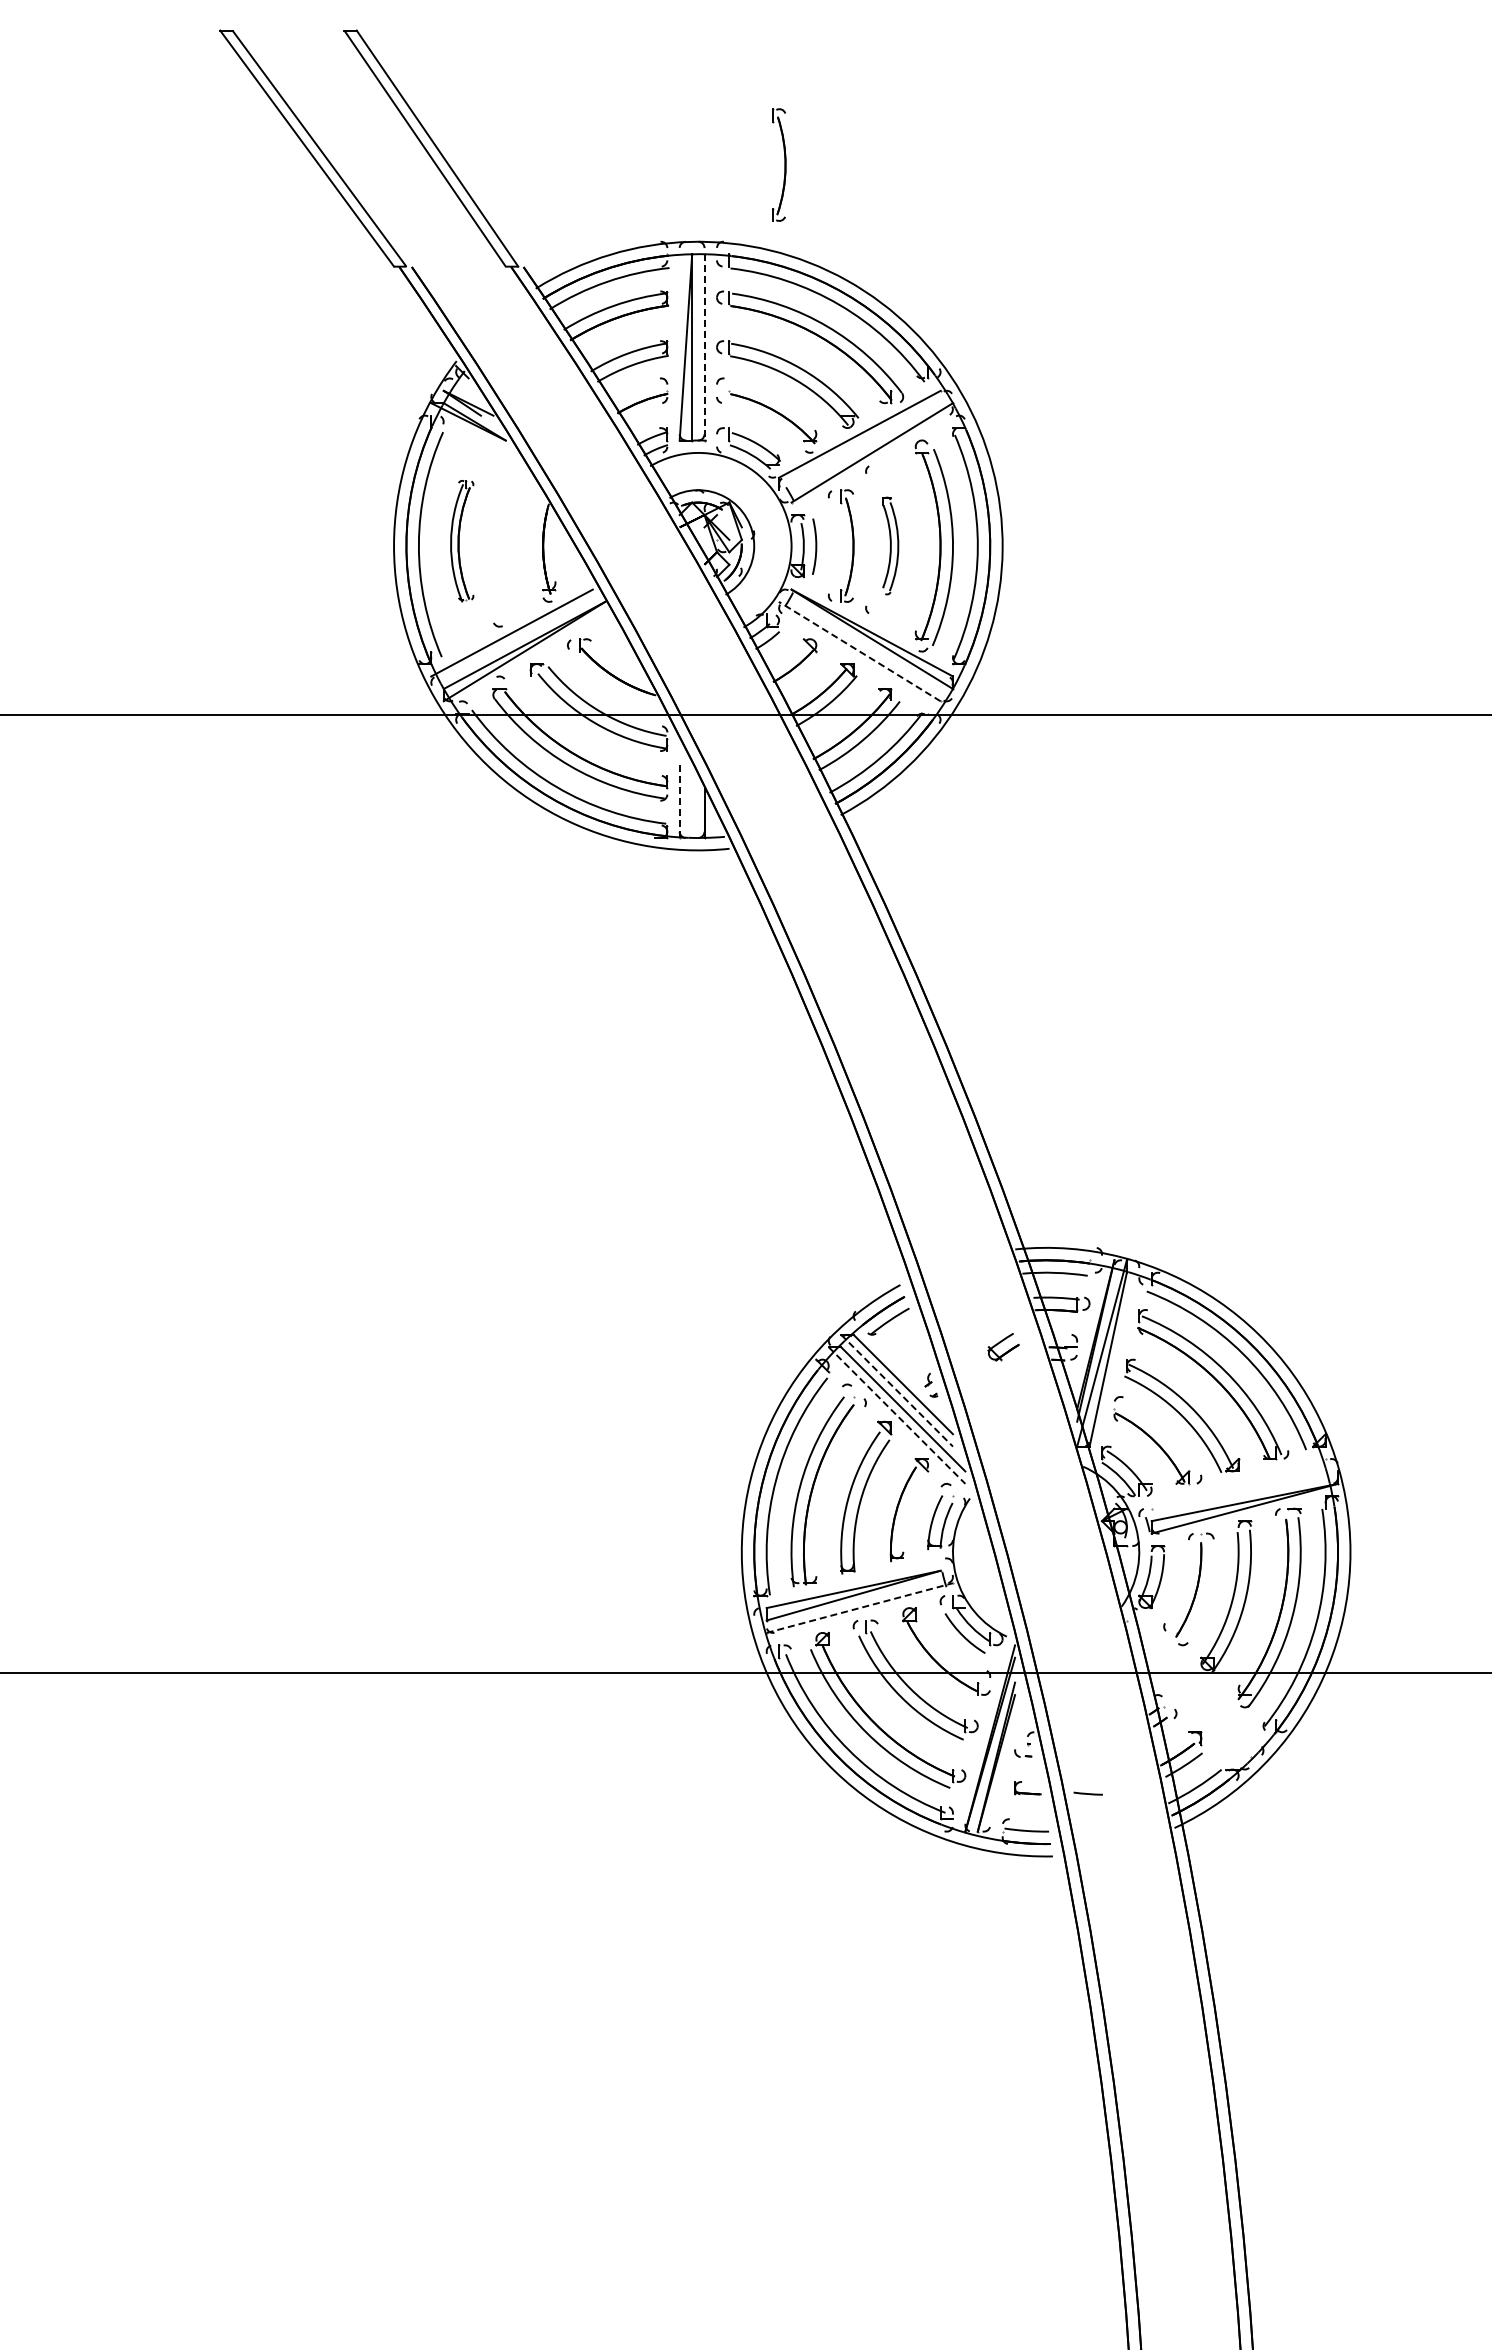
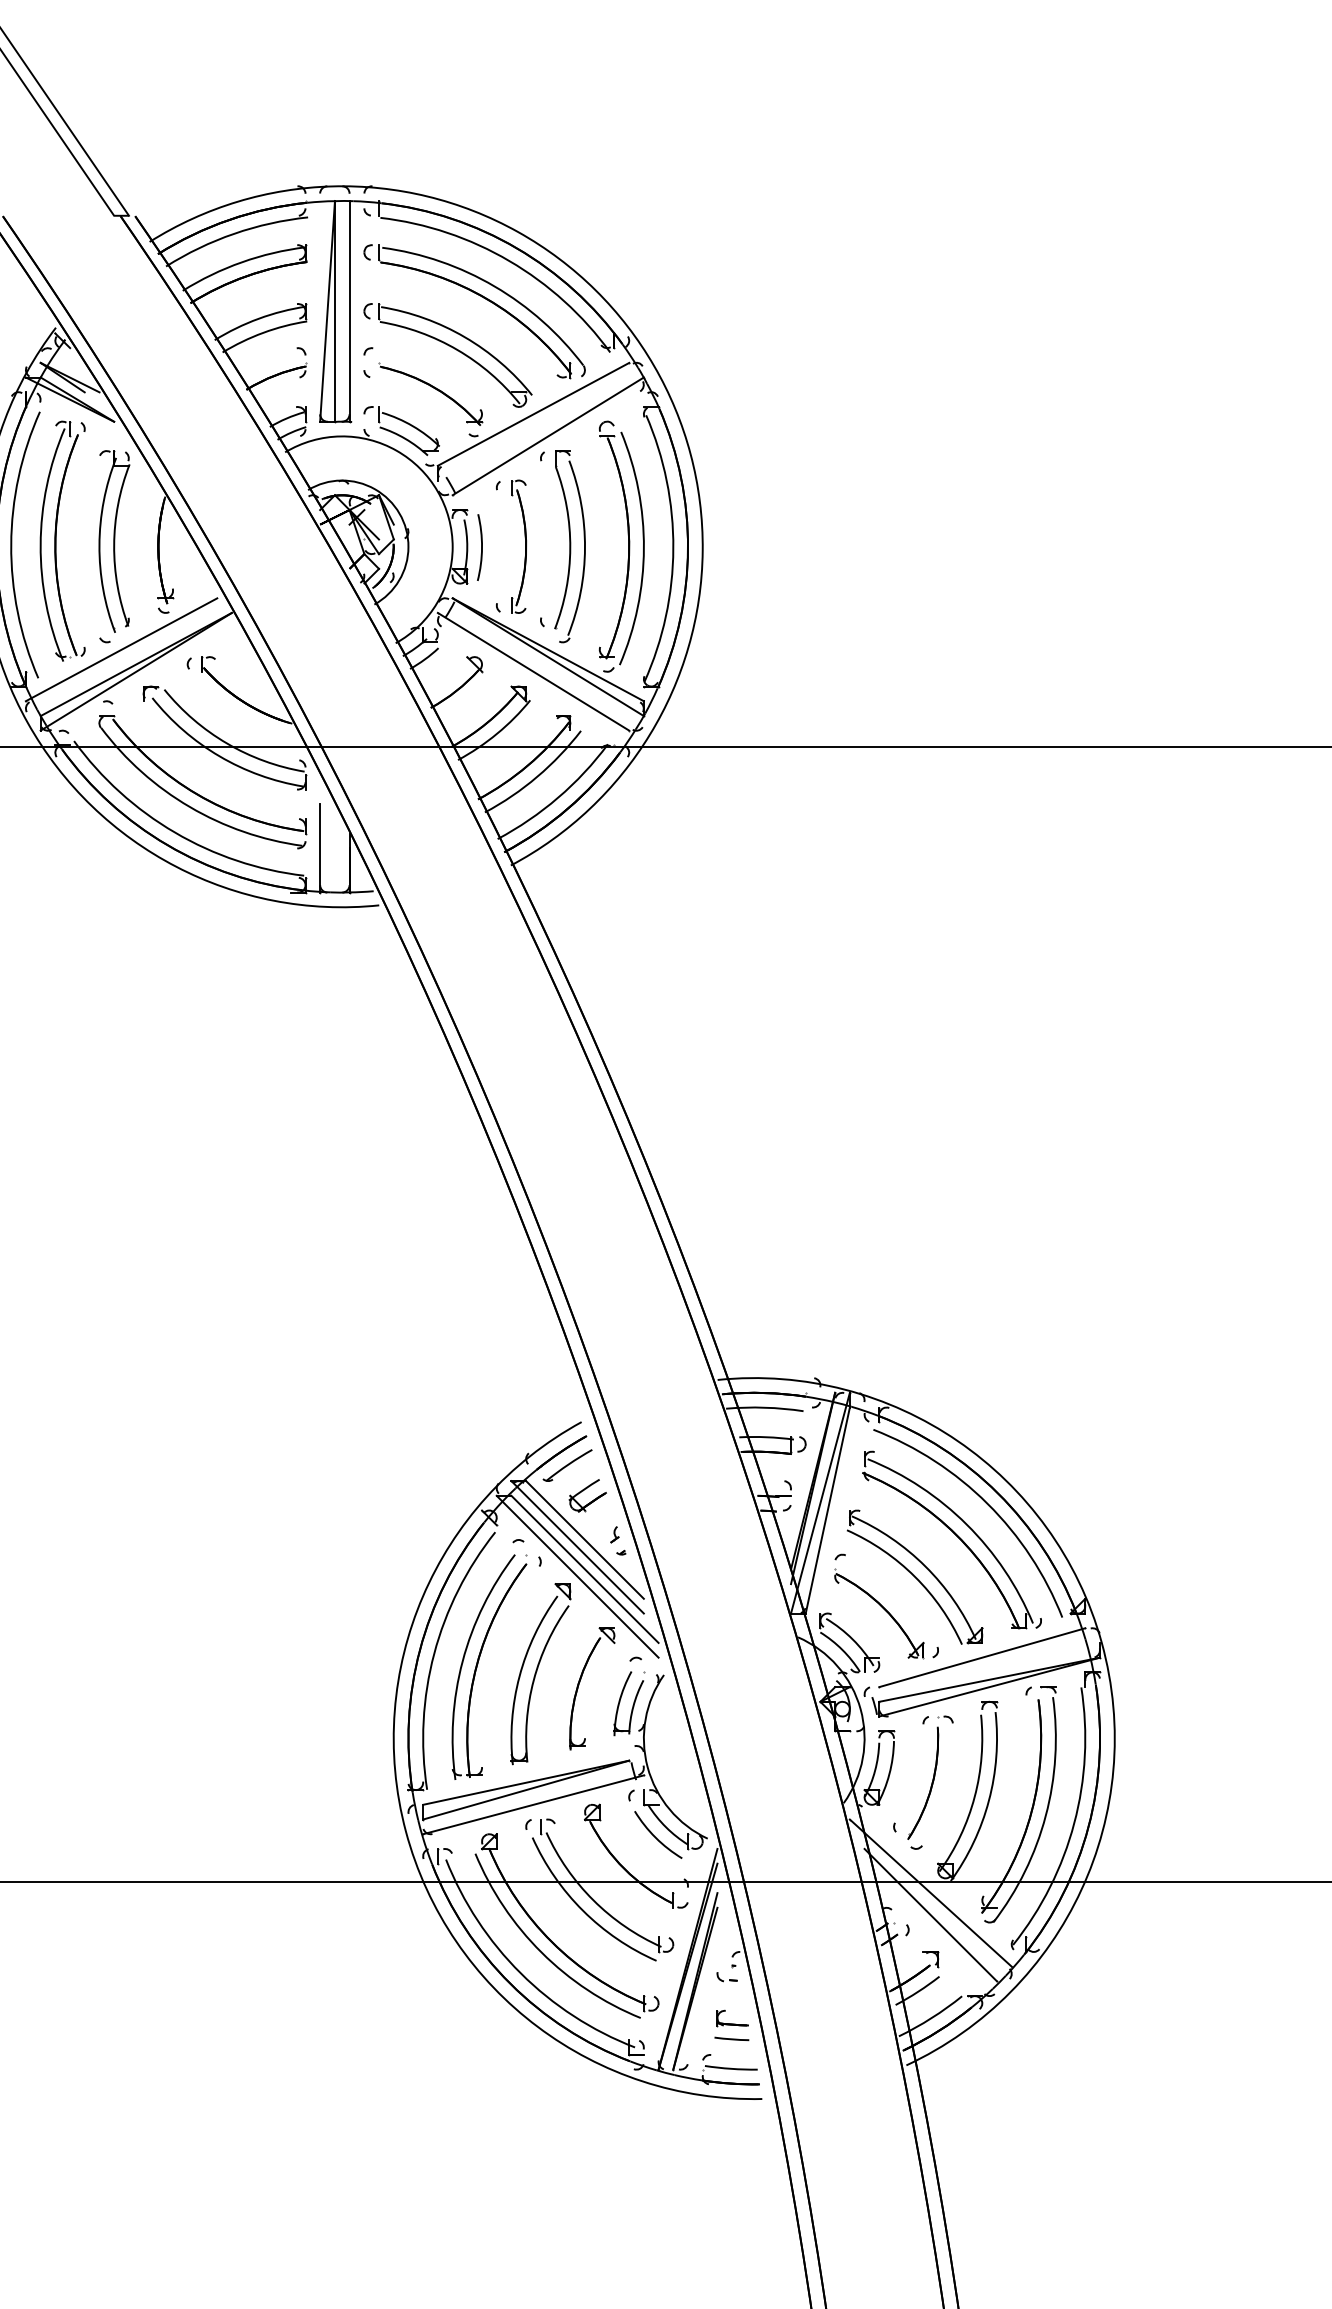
part: (779, 164) -> (438, 94), removed
line: (704, 347) -> (349, 311), dashed -> solid
part: (461, 541) -> (61, 541), size x1.67
part: (505, 541) -> (113, 541), added
part: (890, 545) -> (569, 546), size x1.67
line: (859, 651) -> (533, 671), dashed -> solid
line: (679, 800) -> (319, 848), dashed -> solid
part: (1003, 1347) -> (587, 1496), moved
line: (897, 1391) -> (578, 1548), dashed -> solid
line: (897, 1415) -> (578, 1576), dashed -> solid
line: (1238, 1483) -> (982, 1657), added
line: (860, 1607) -> (534, 1804), dashed -> solid
line: (1194, 1682) -> (929, 1892), added
line: (1195, 1701) -> (931, 1915), added
line: (1087, 1793) -> (730, 2038), moved

